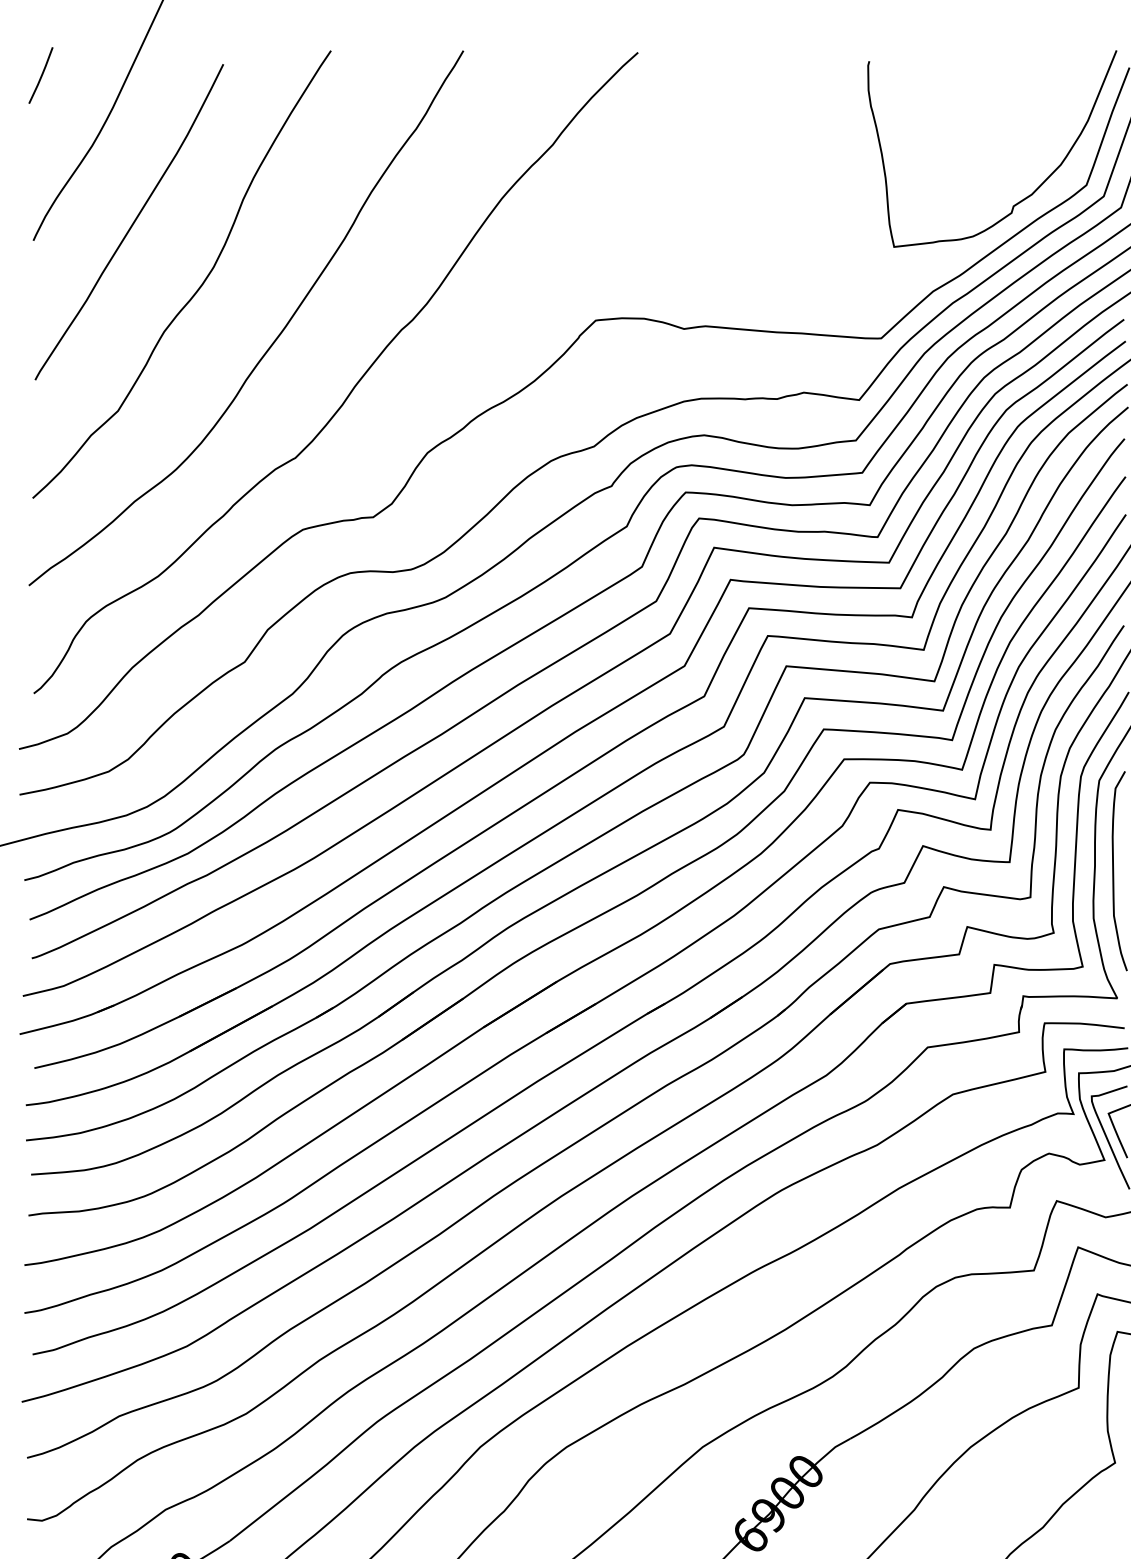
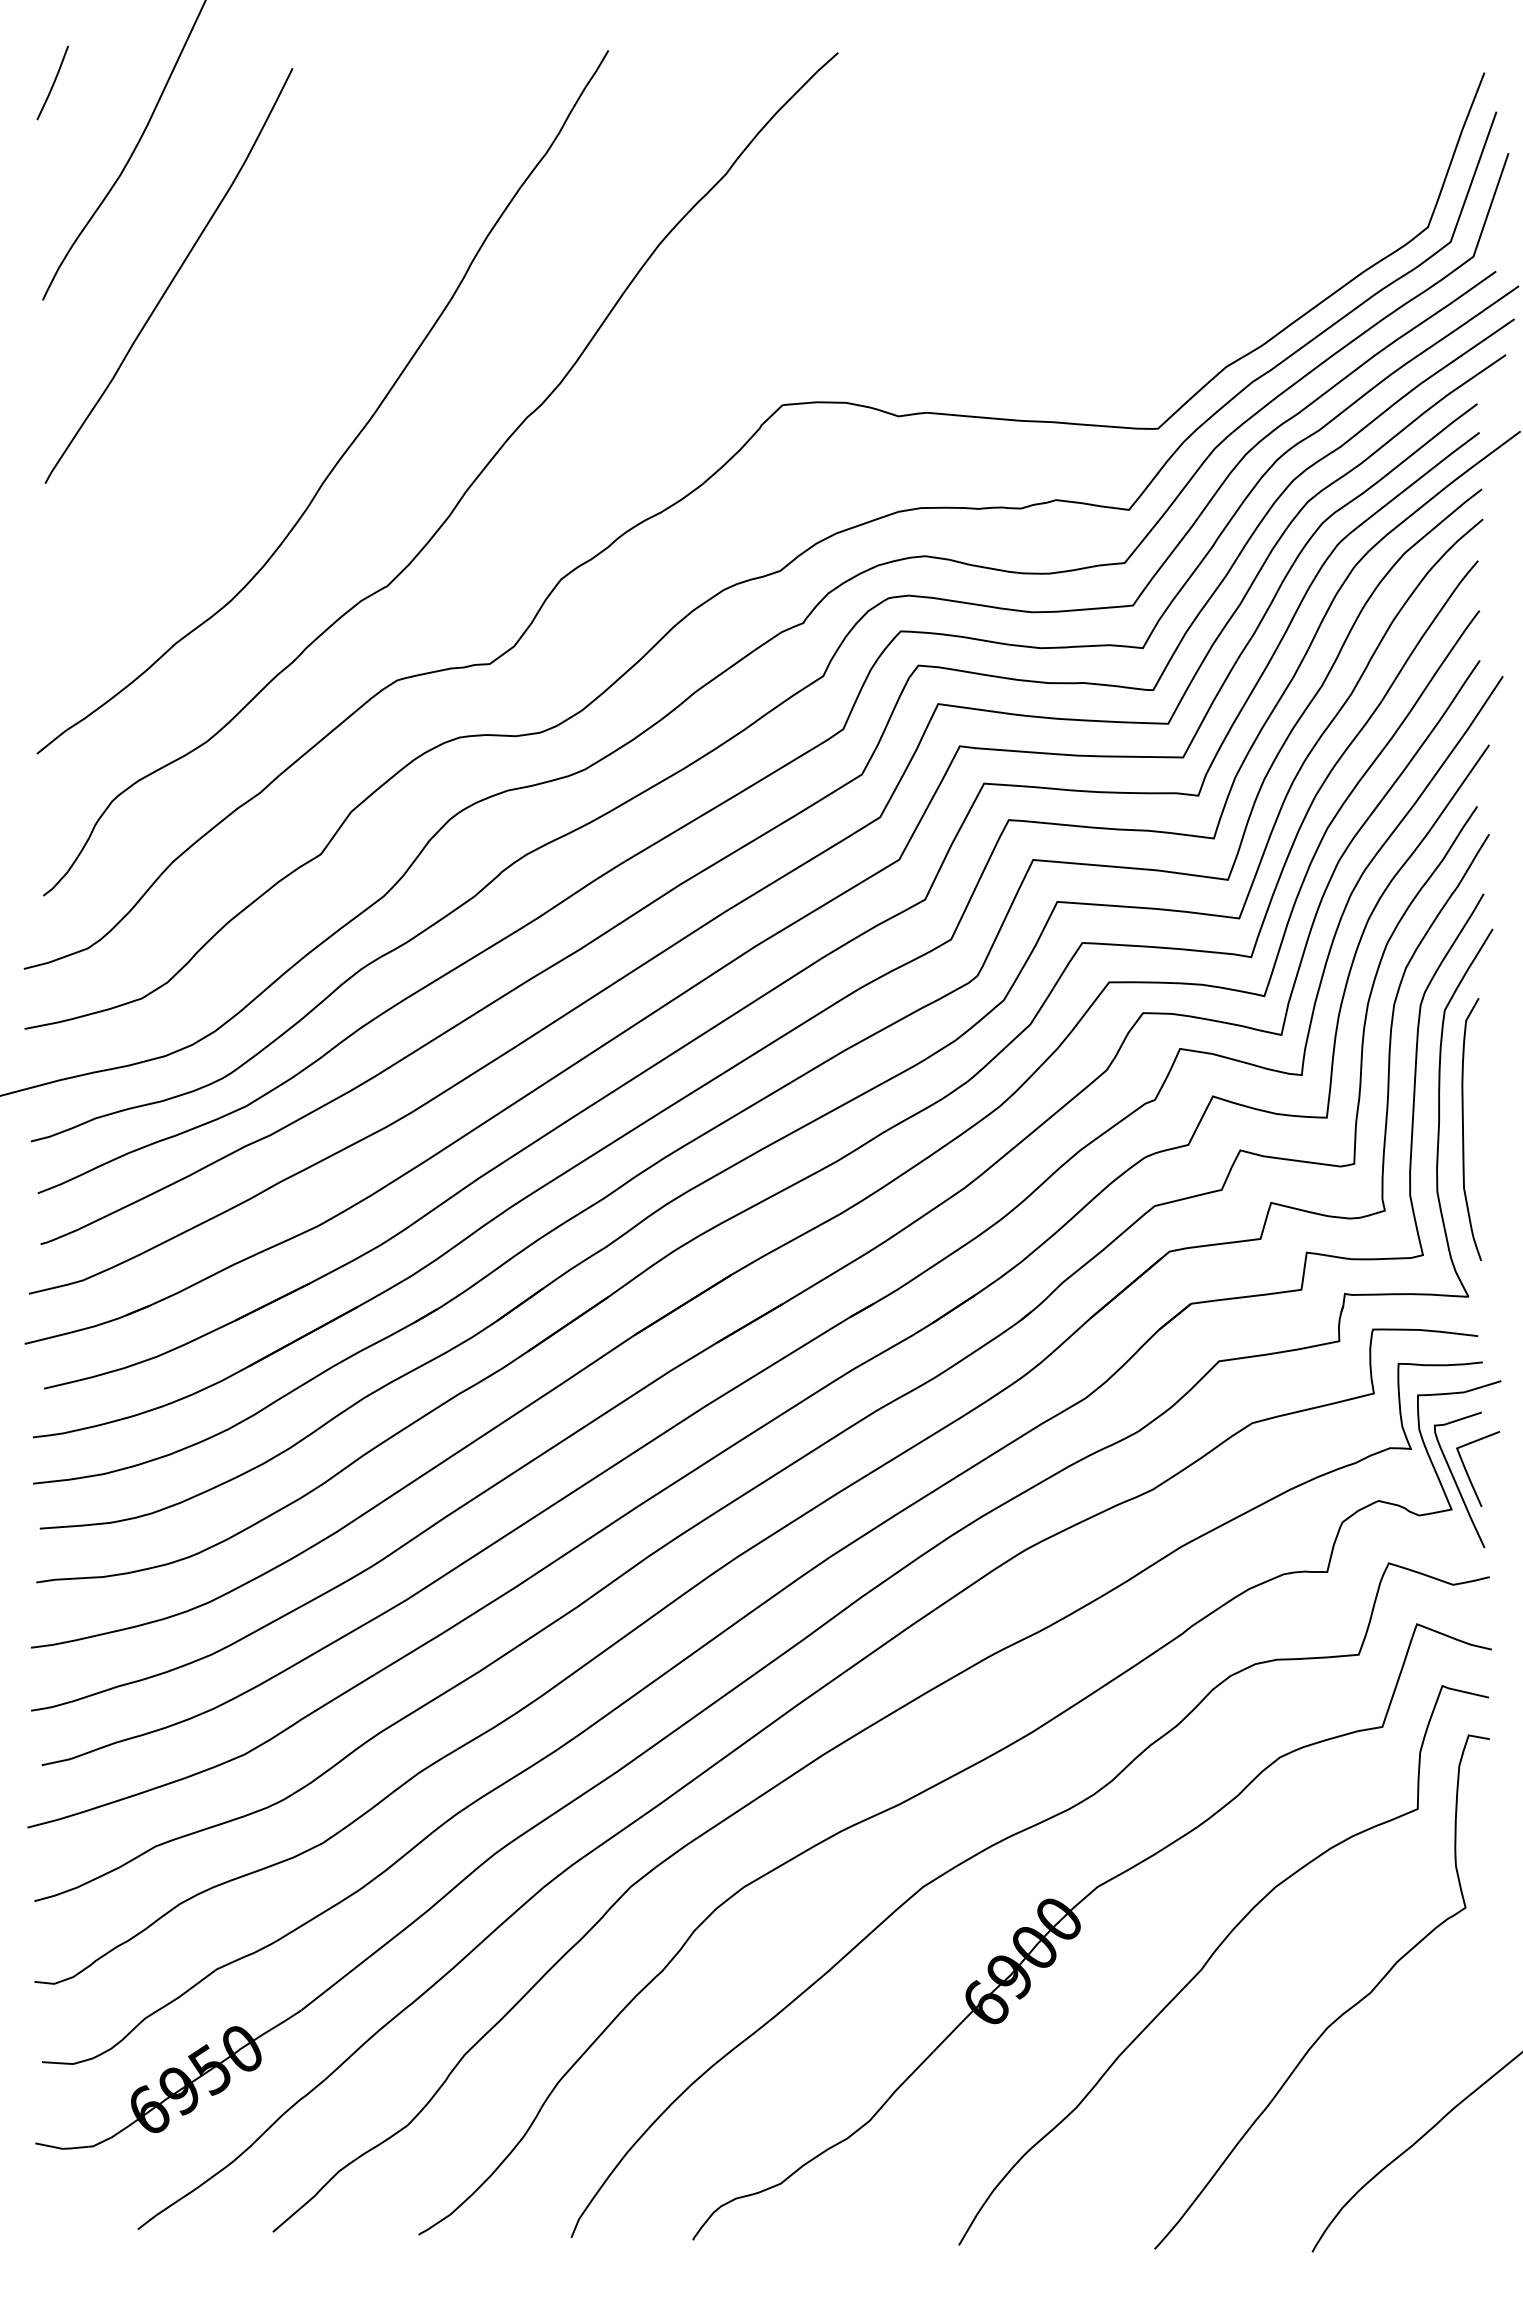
curve: (1023, 199) -> (1344, 245), removed
curve: (199, 286) -> (261, 360), removed

